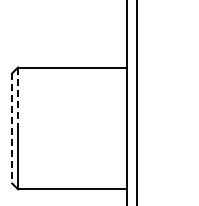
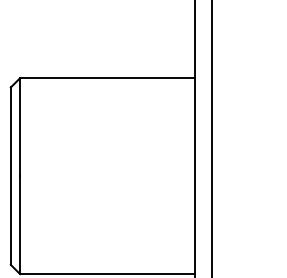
line: (18, 98) -> (20, 128), dashed -> solid
line: (12, 128) -> (11, 176), dashed -> solid

